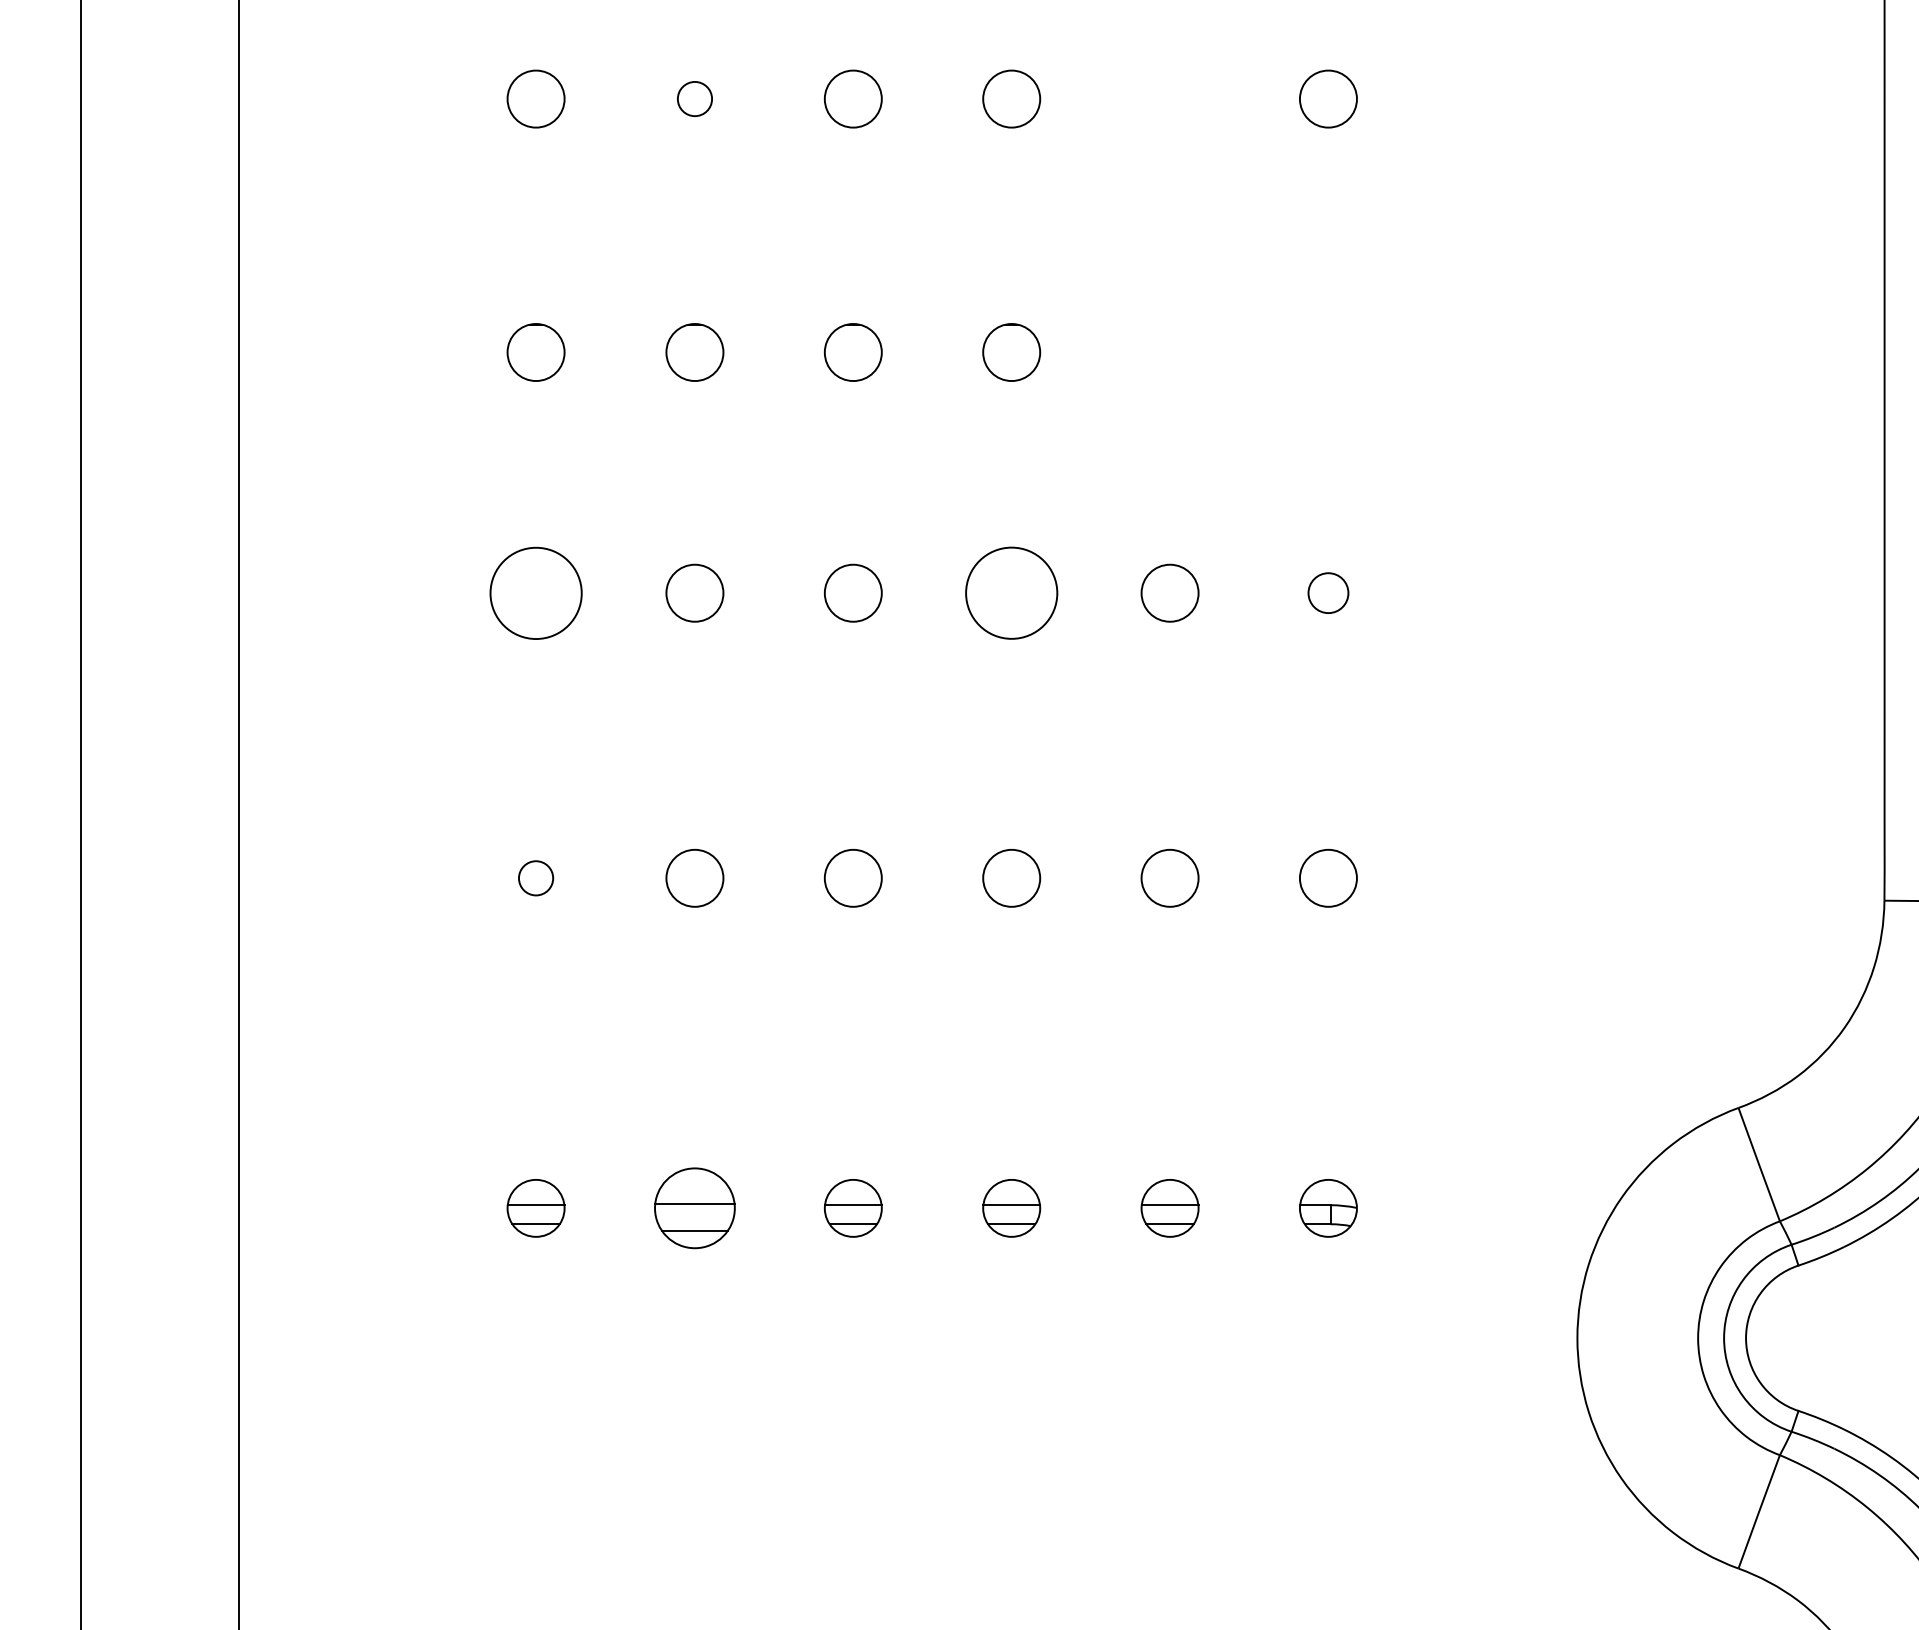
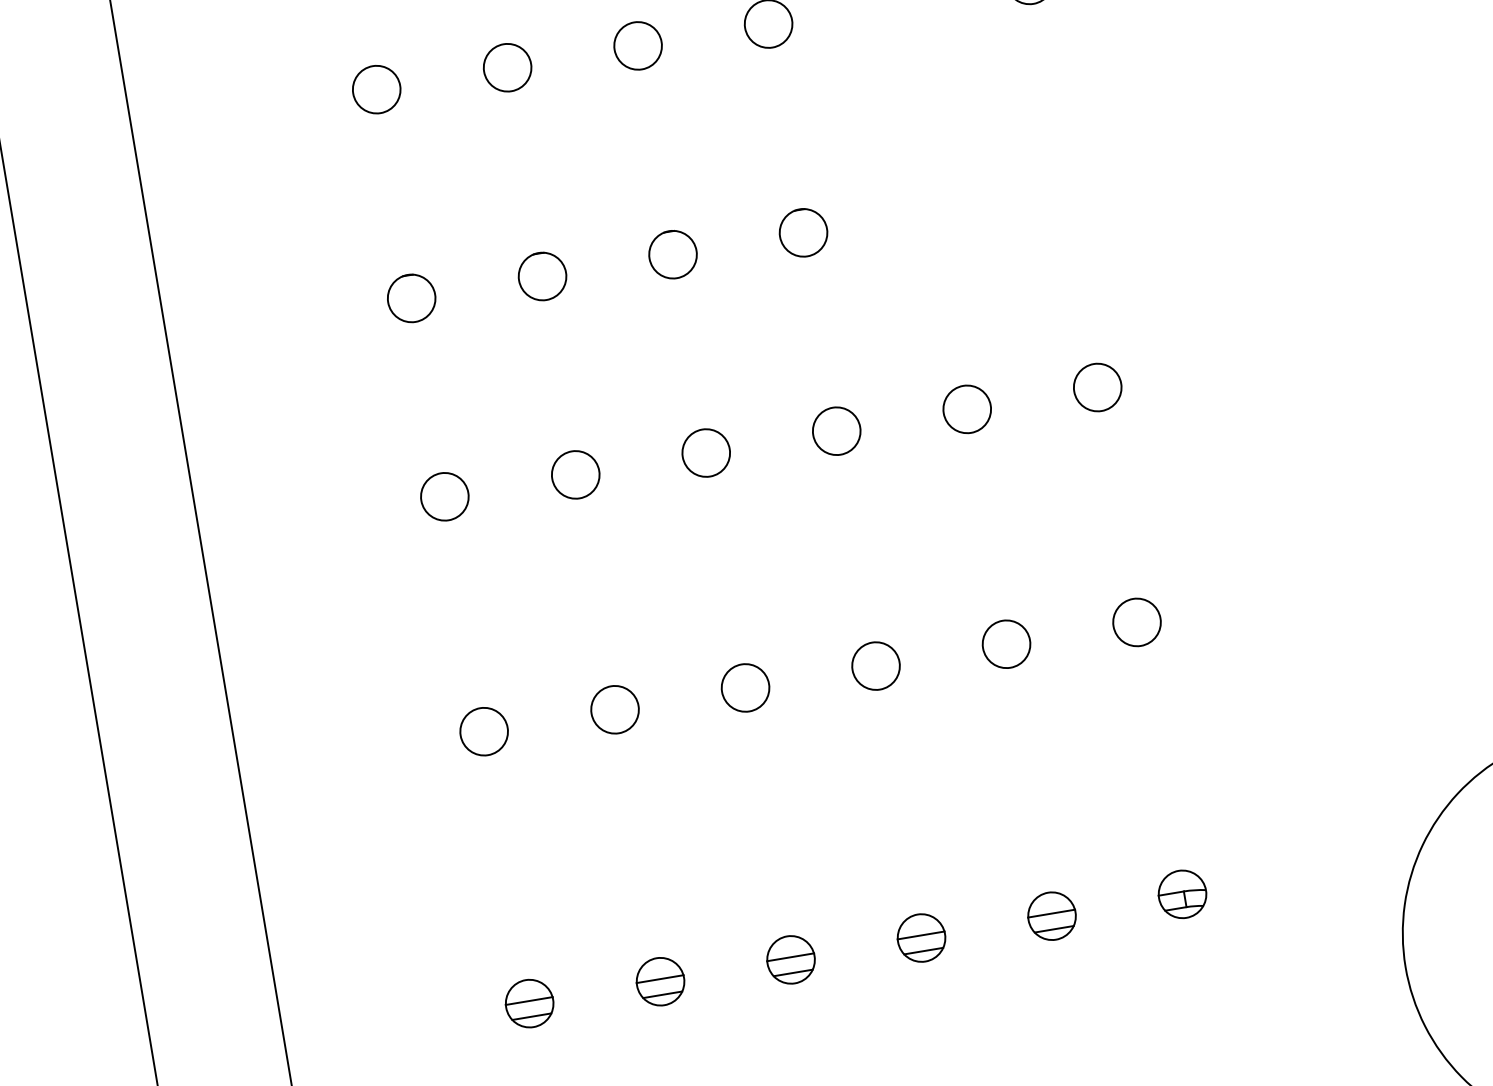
circle: (694, 98) -> (507, 67), size x1.67
circle: (535, 592) -> (444, 496), size x0.62
circle: (1011, 592) -> (836, 430), size x0.62
circle: (1328, 592) -> (1097, 386), size x1.43
circle: (535, 877) -> (483, 731), size x1.67
part: (694, 1208) -> (660, 981), size x0.71

